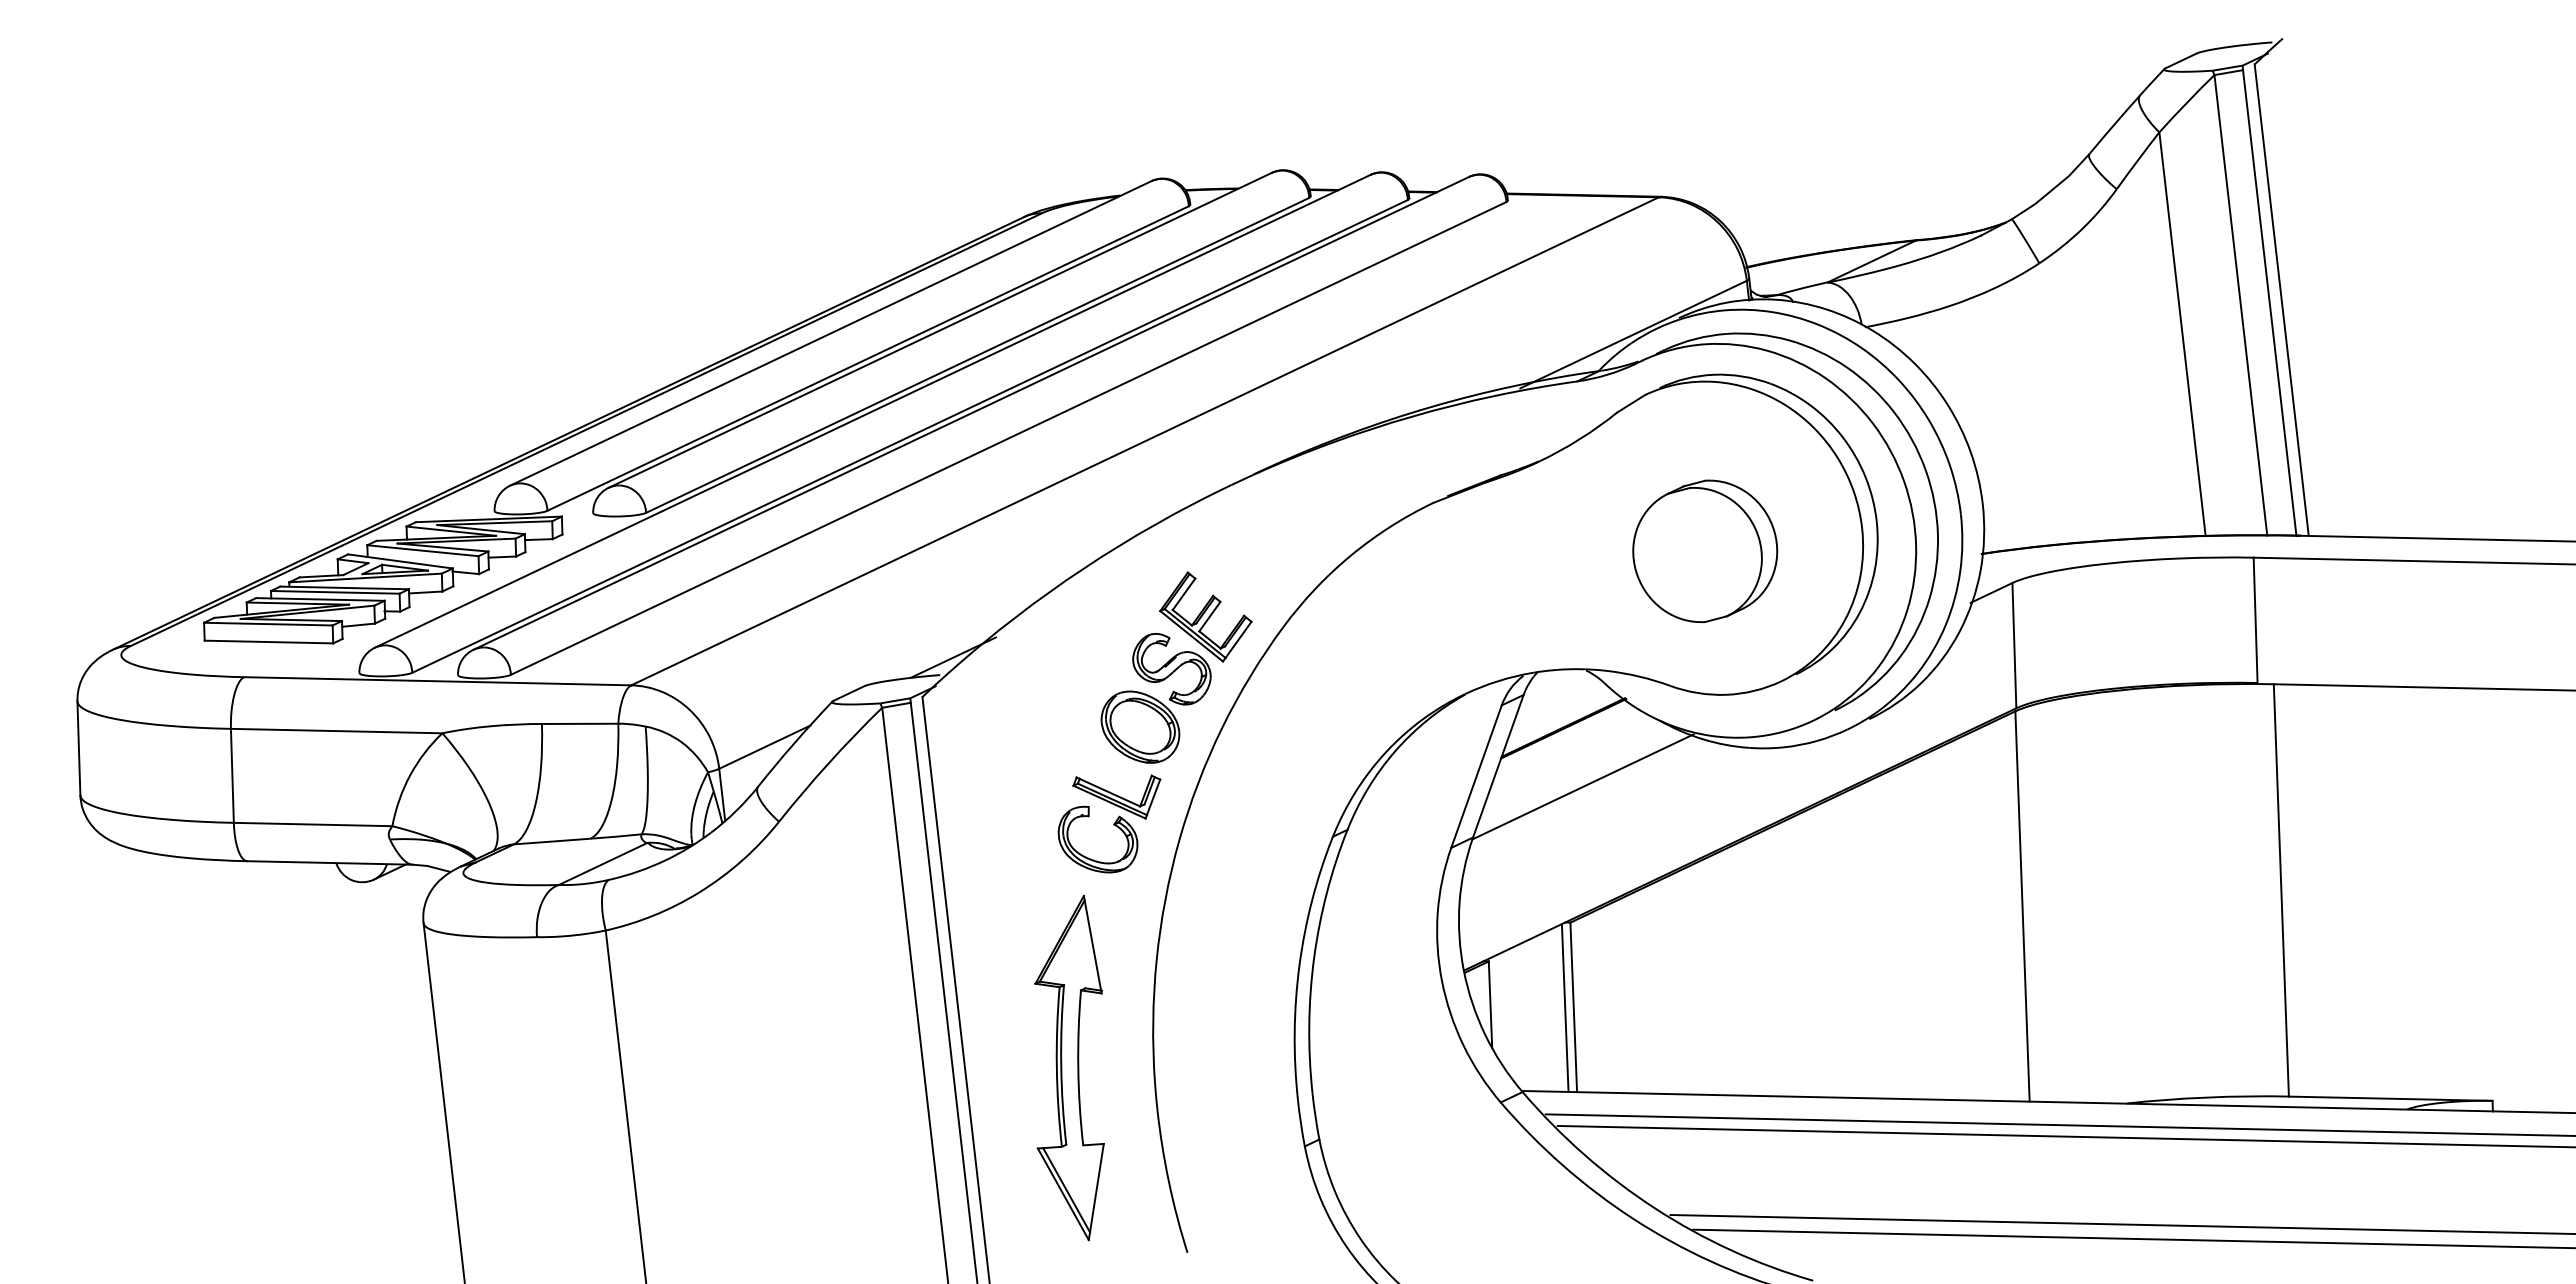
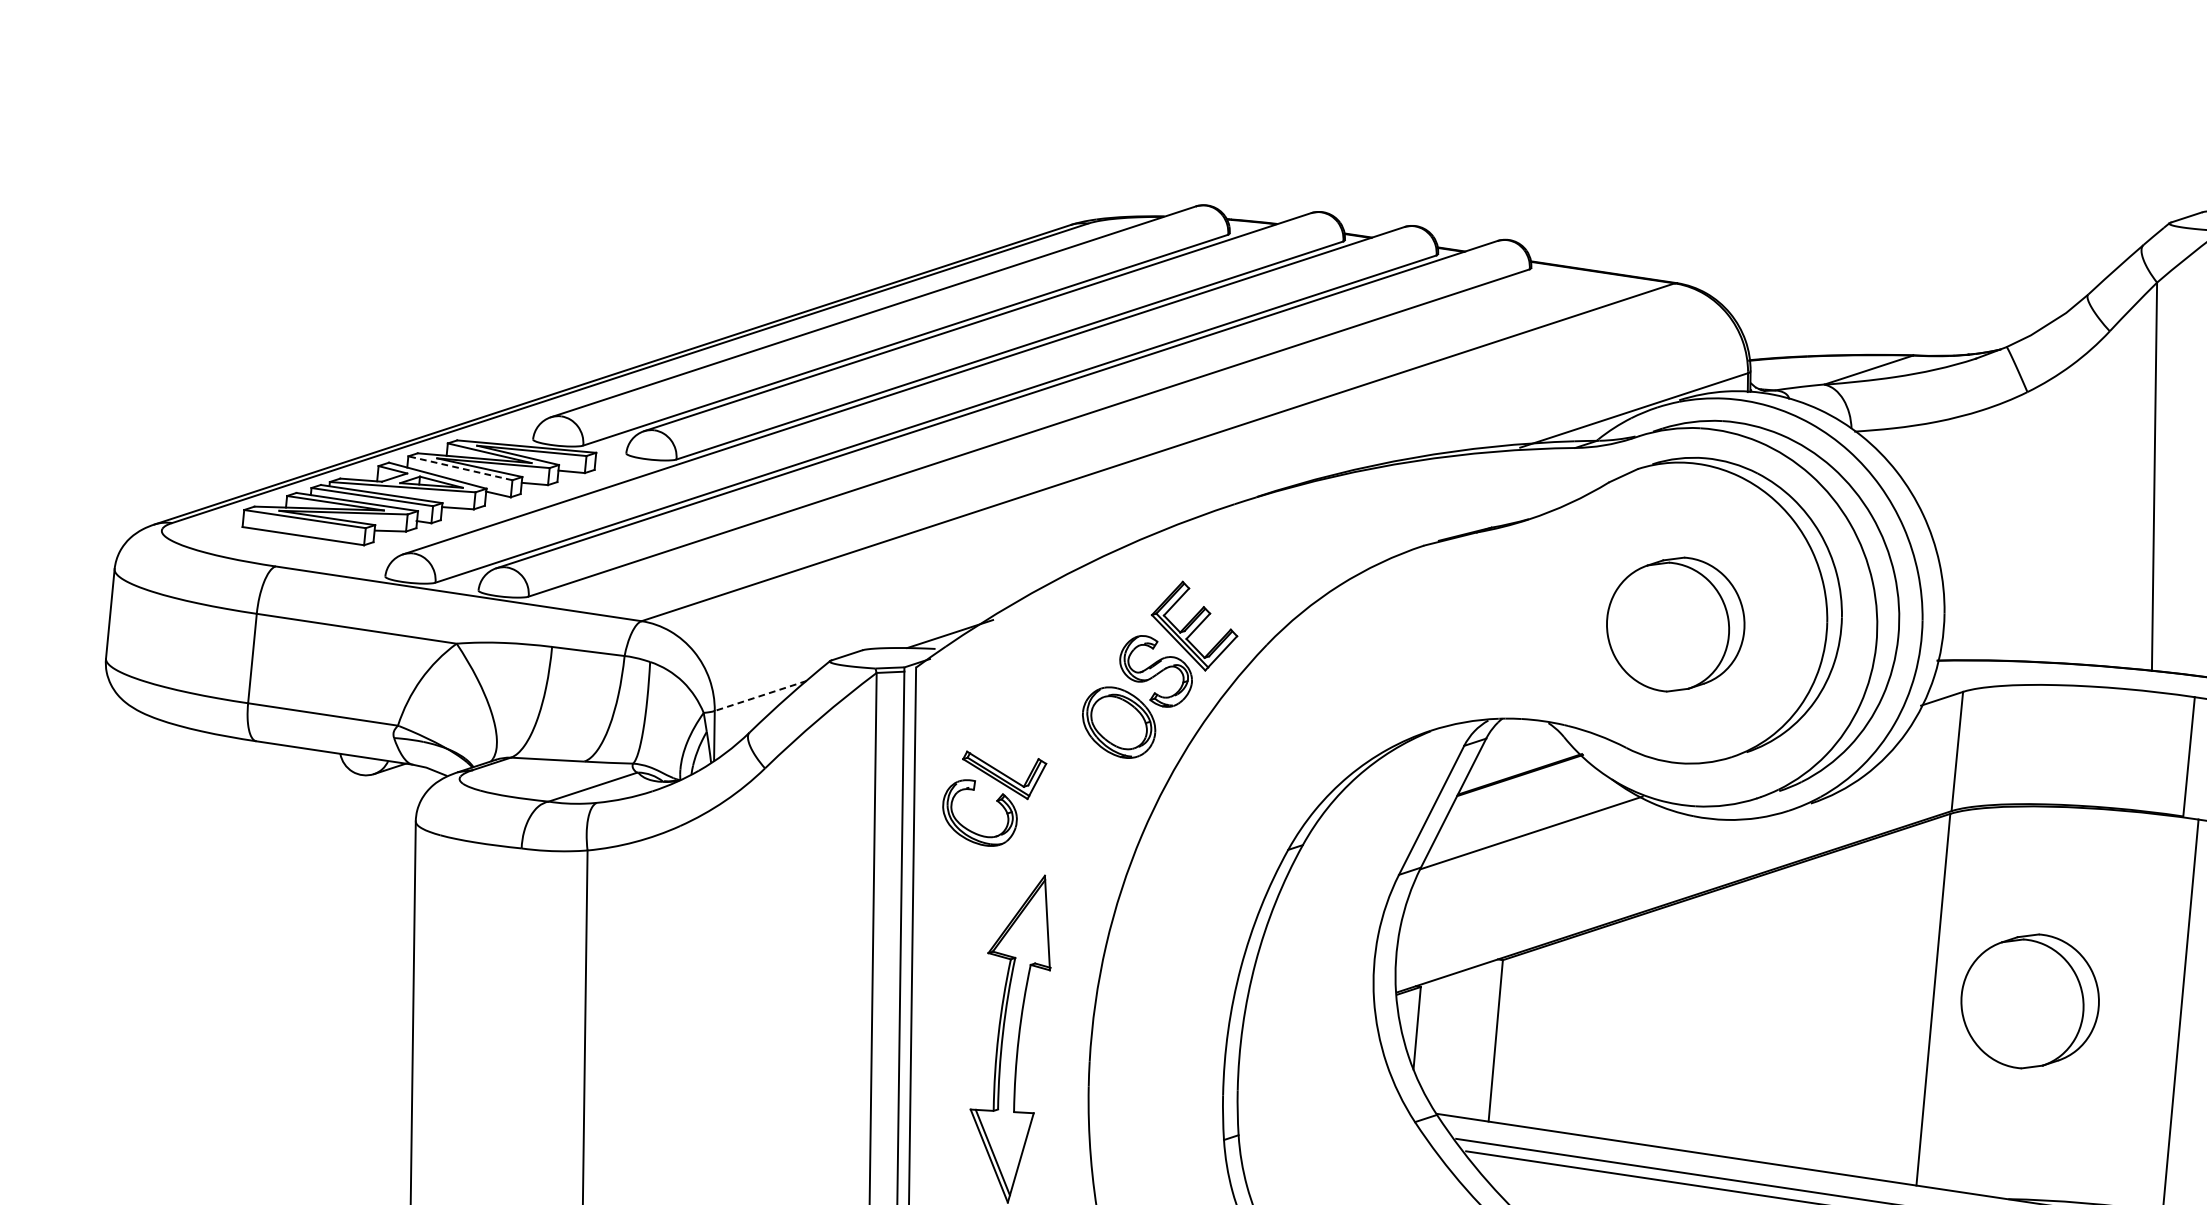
line: (422, 550) -> (460, 468), solid -> dashed
line: (764, 747) -> (760, 696), solid -> dashed
part: (1109, 823) -> (992, 799), moved
part: (2123, 894) -> (2030, 1000), added
line: (1564, 1007) -> (1486, 1039), removed

